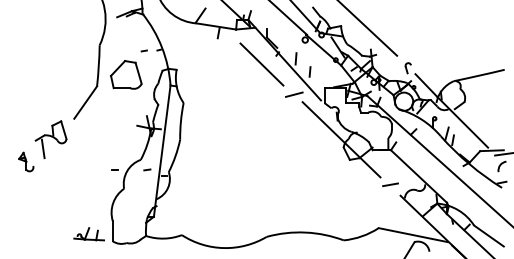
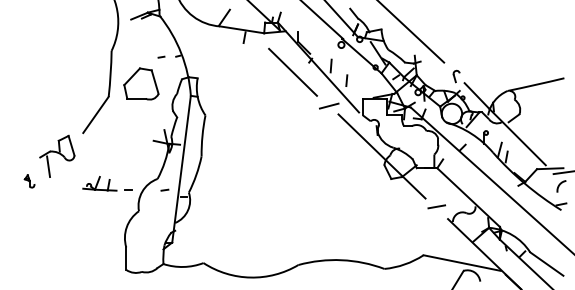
part: (26, 161) -> (29, 180), size x0.6
part: (88, 234) -> (99, 184), moved

